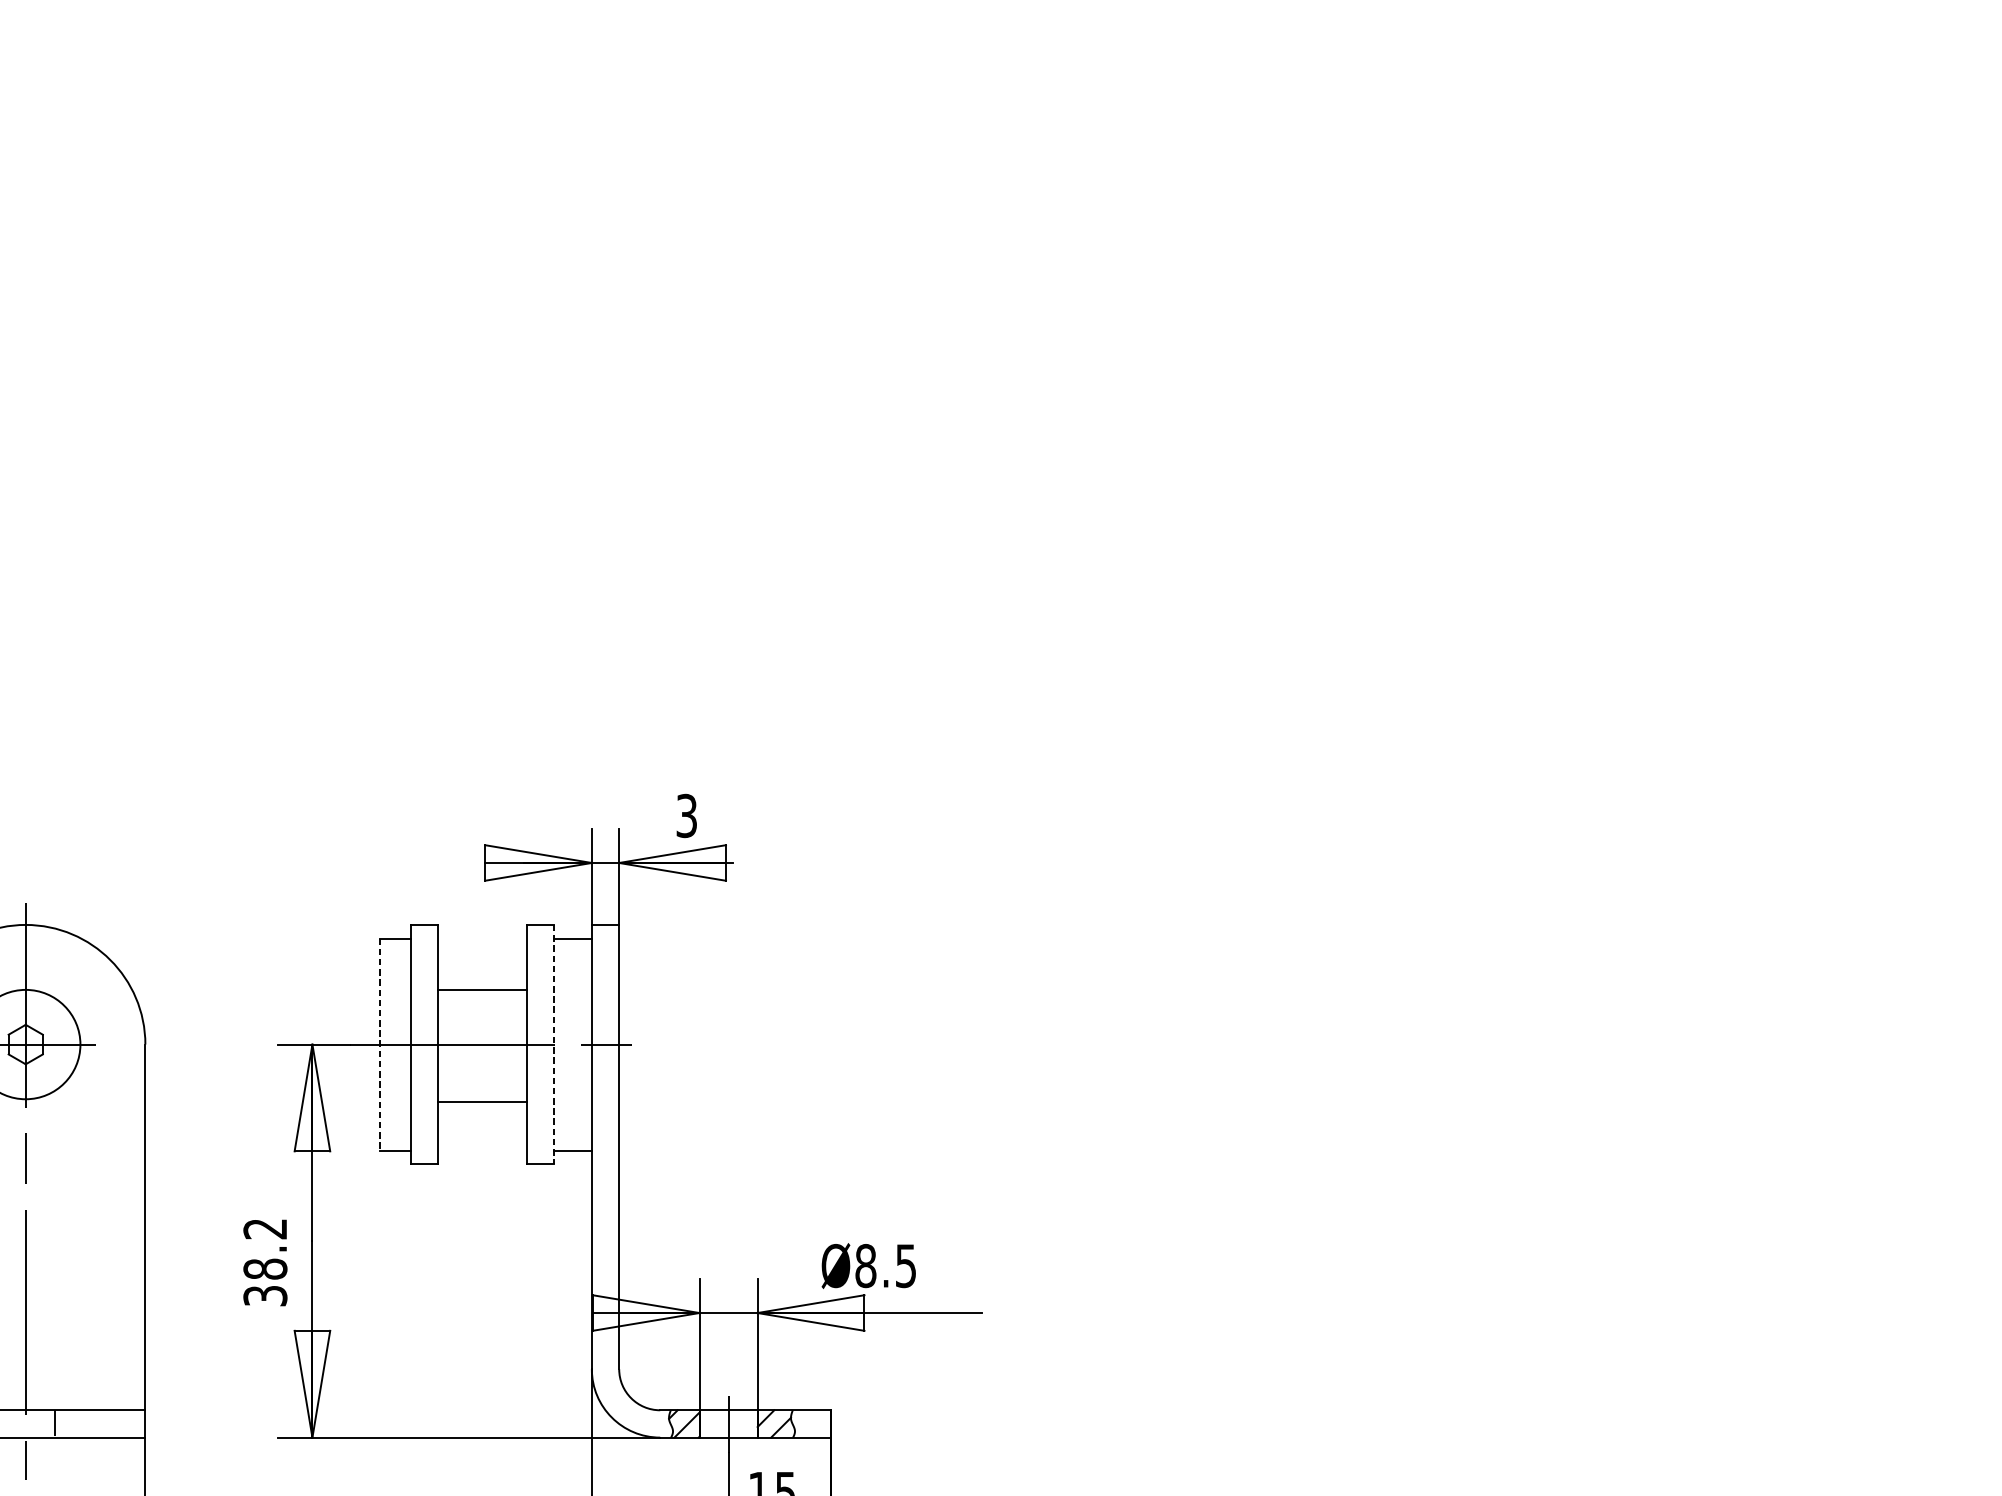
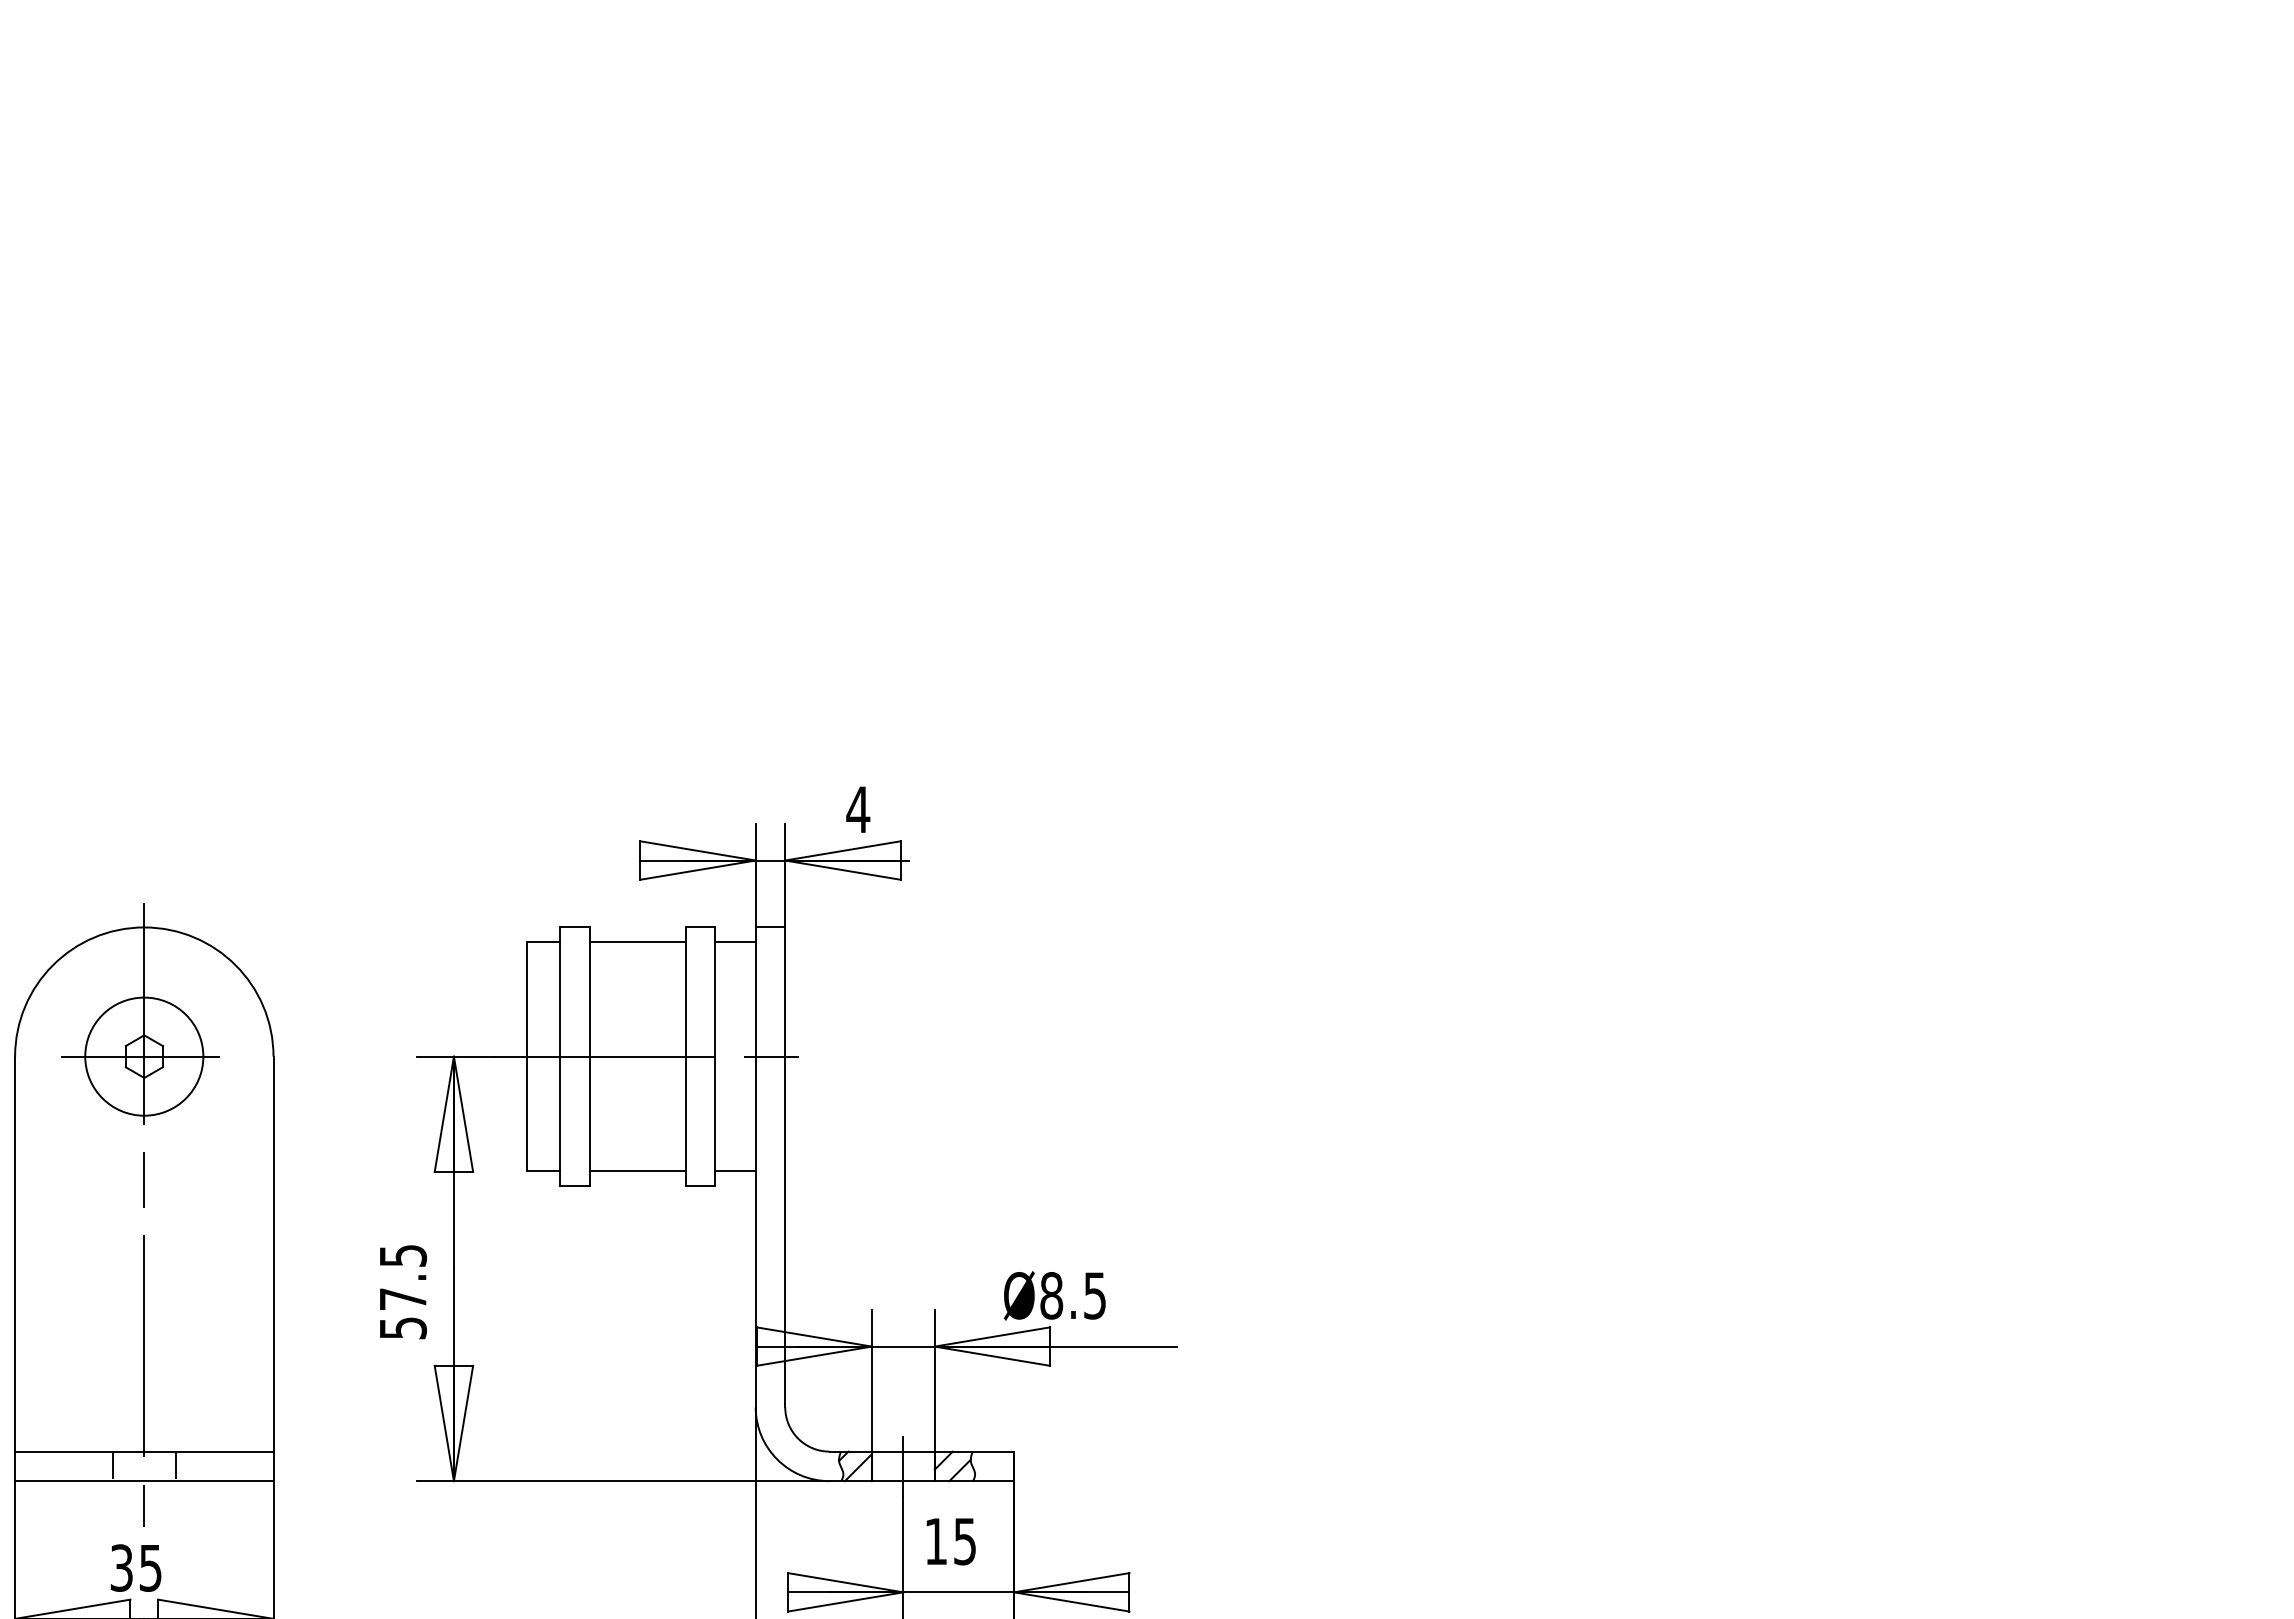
text: (687, 815) -> (858, 809), 3 -> 4
line: (482, 990) -> (637, 942), moved
line: (379, 1045) -> (526, 1057), dashed -> solid
line: (554, 1045) -> (715, 1057), dashed -> solid
line: (482, 1102) -> (637, 1171), moved
text: (265, 1262) -> (403, 1291), 38.2 -> 57.5

